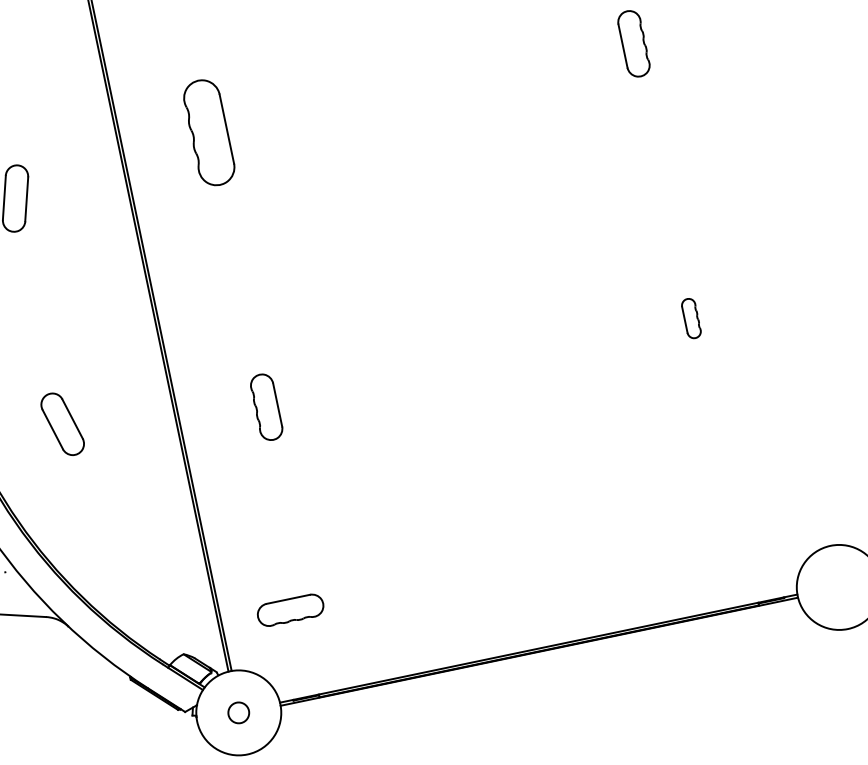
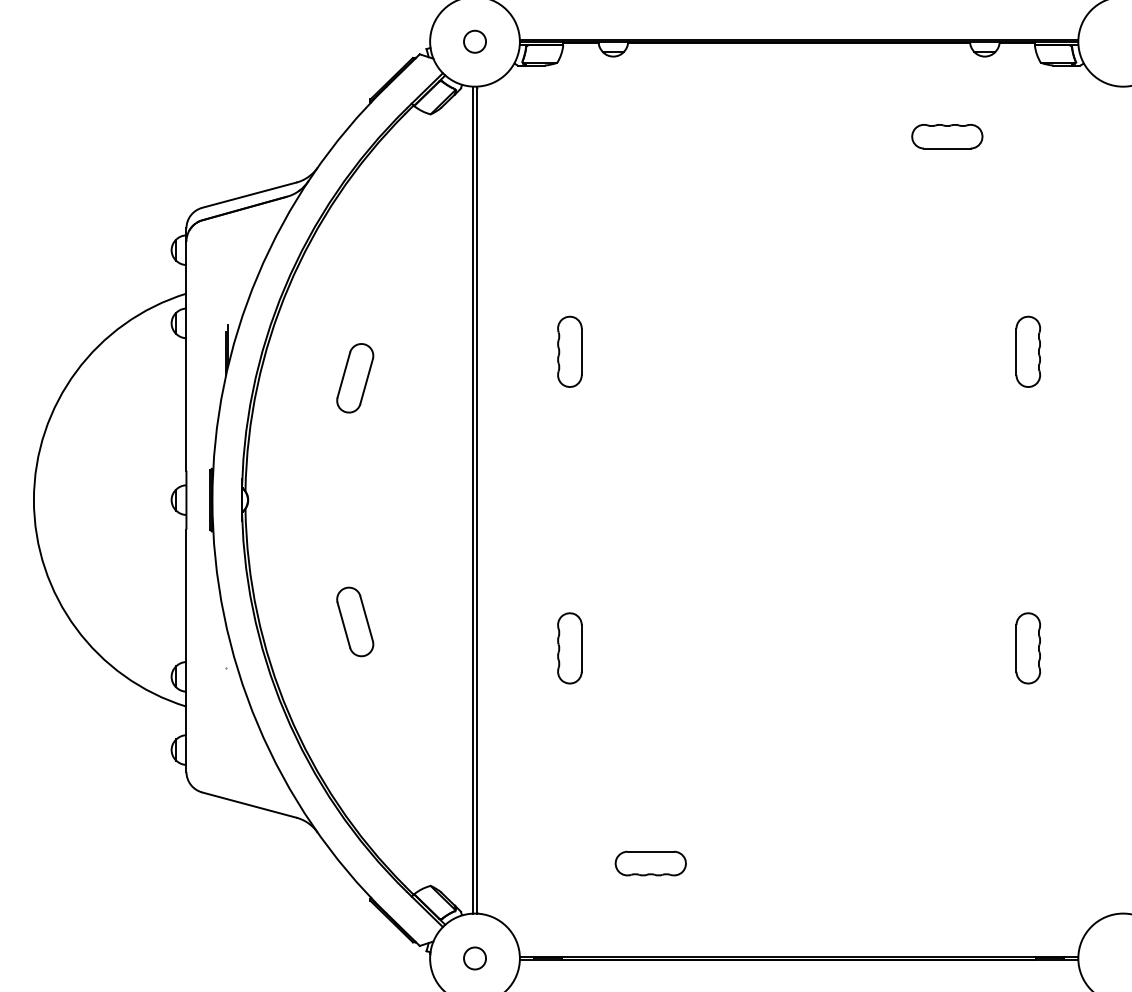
part: (208, 132) -> (569, 351), size x0.62
part: (691, 318) -> (1028, 648), size x1.67
part: (290, 610) -> (650, 863), moved

